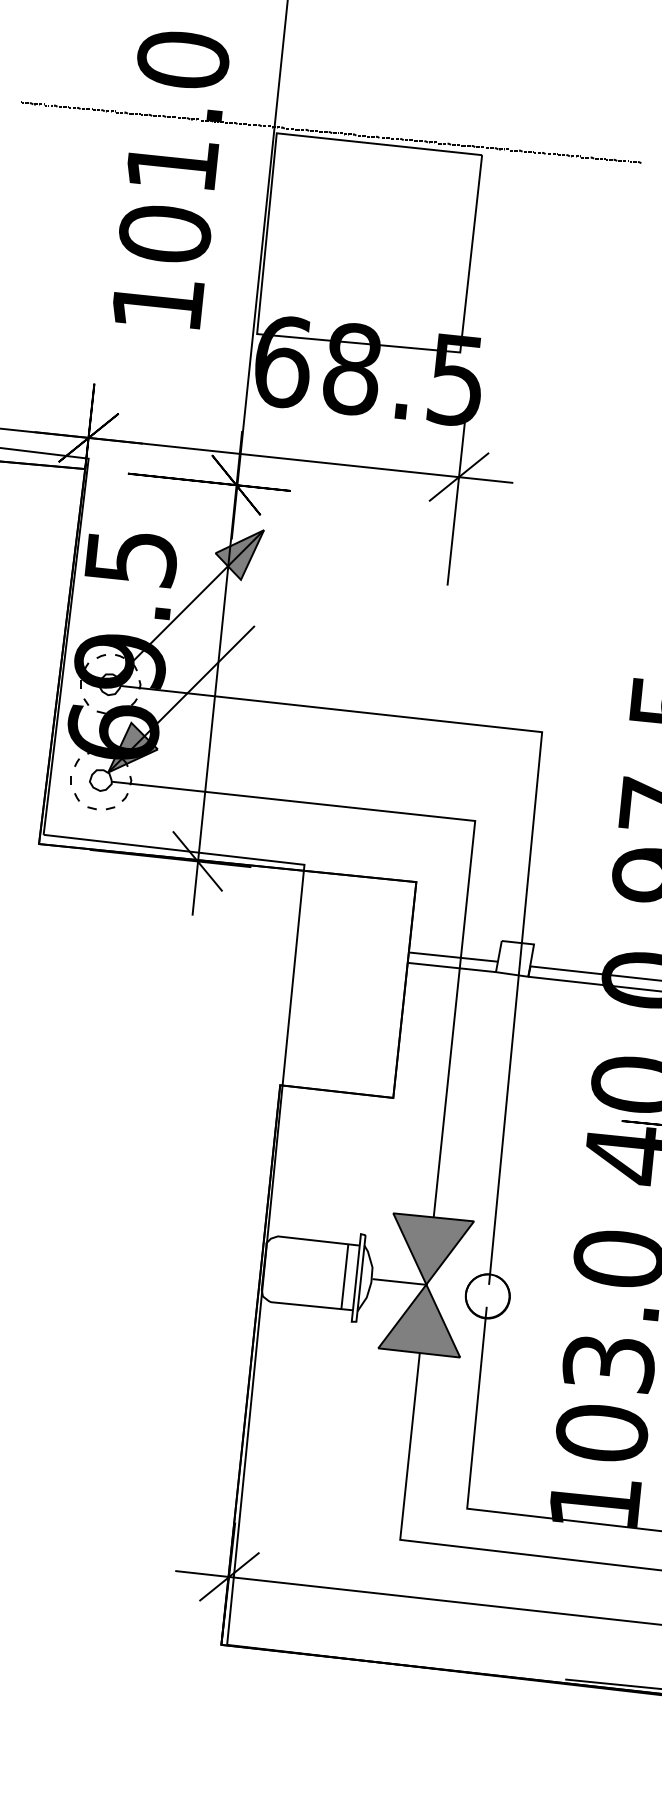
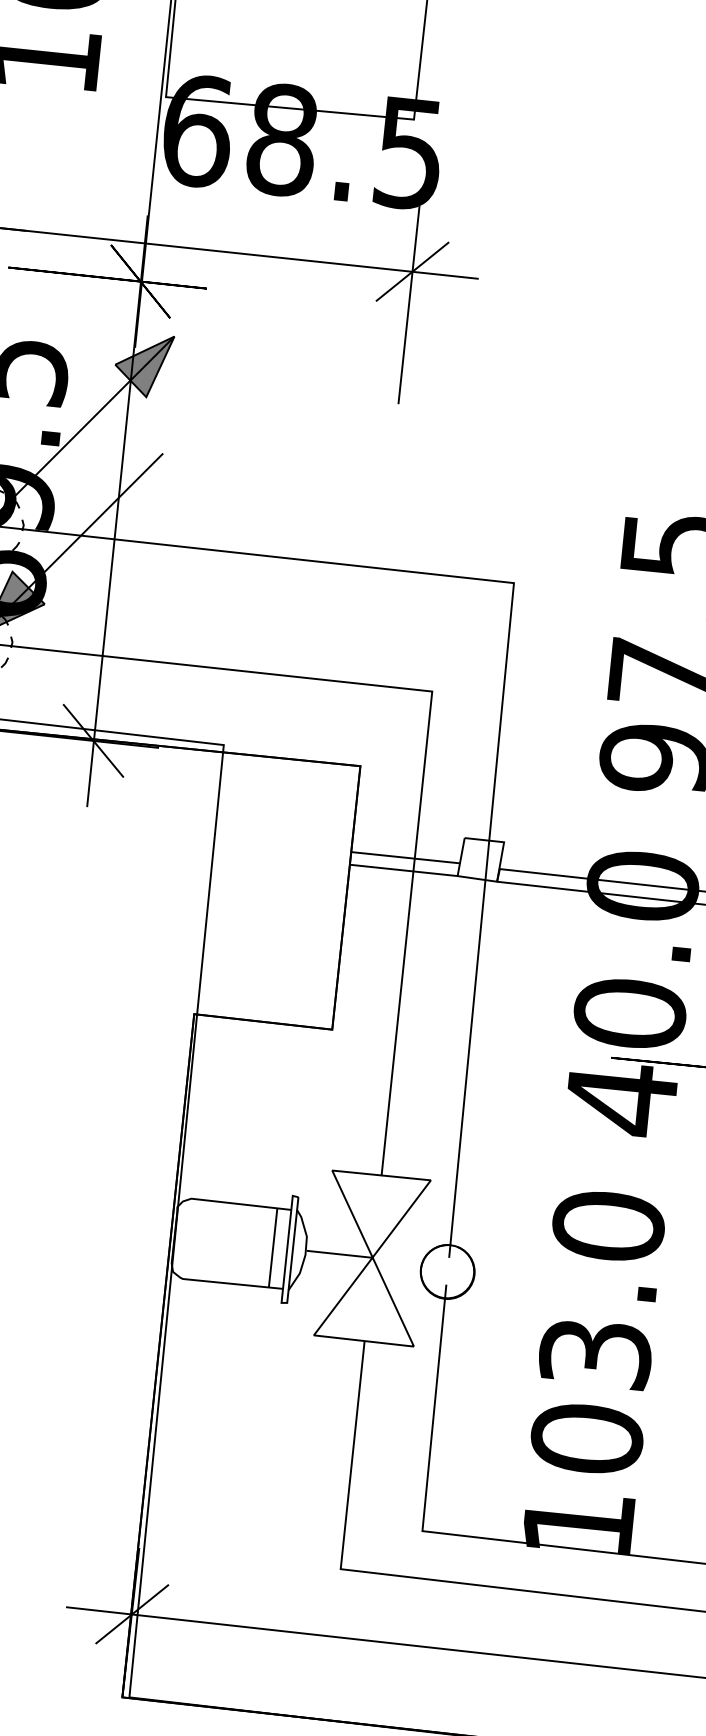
fill: (426, 1285) -> (372, 1258), removed

